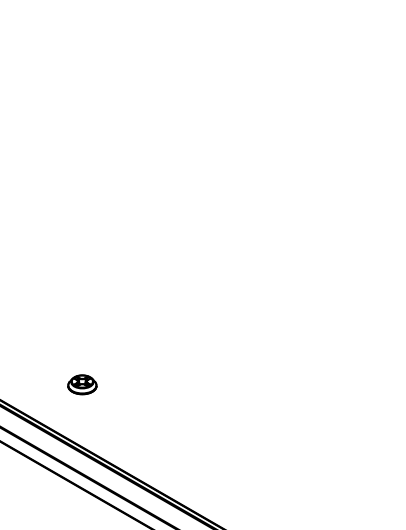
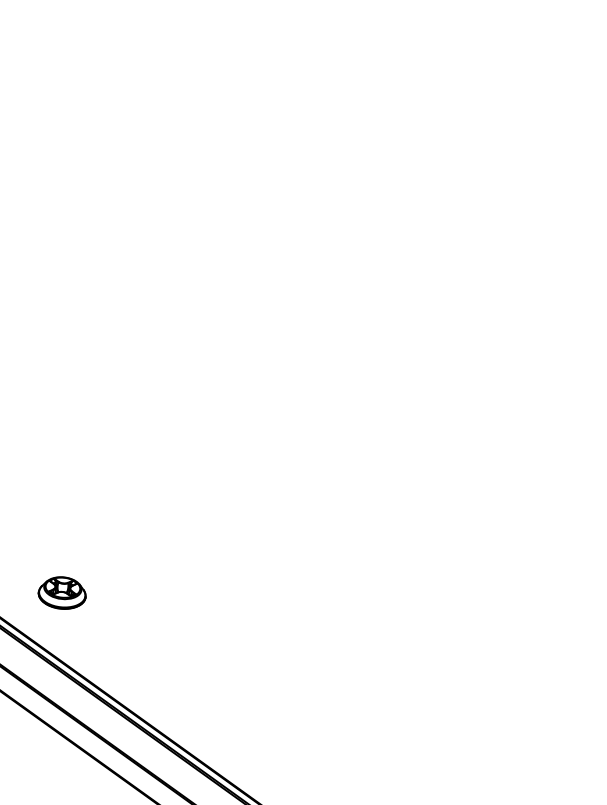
part: (82, 384) -> (62, 592), moved

